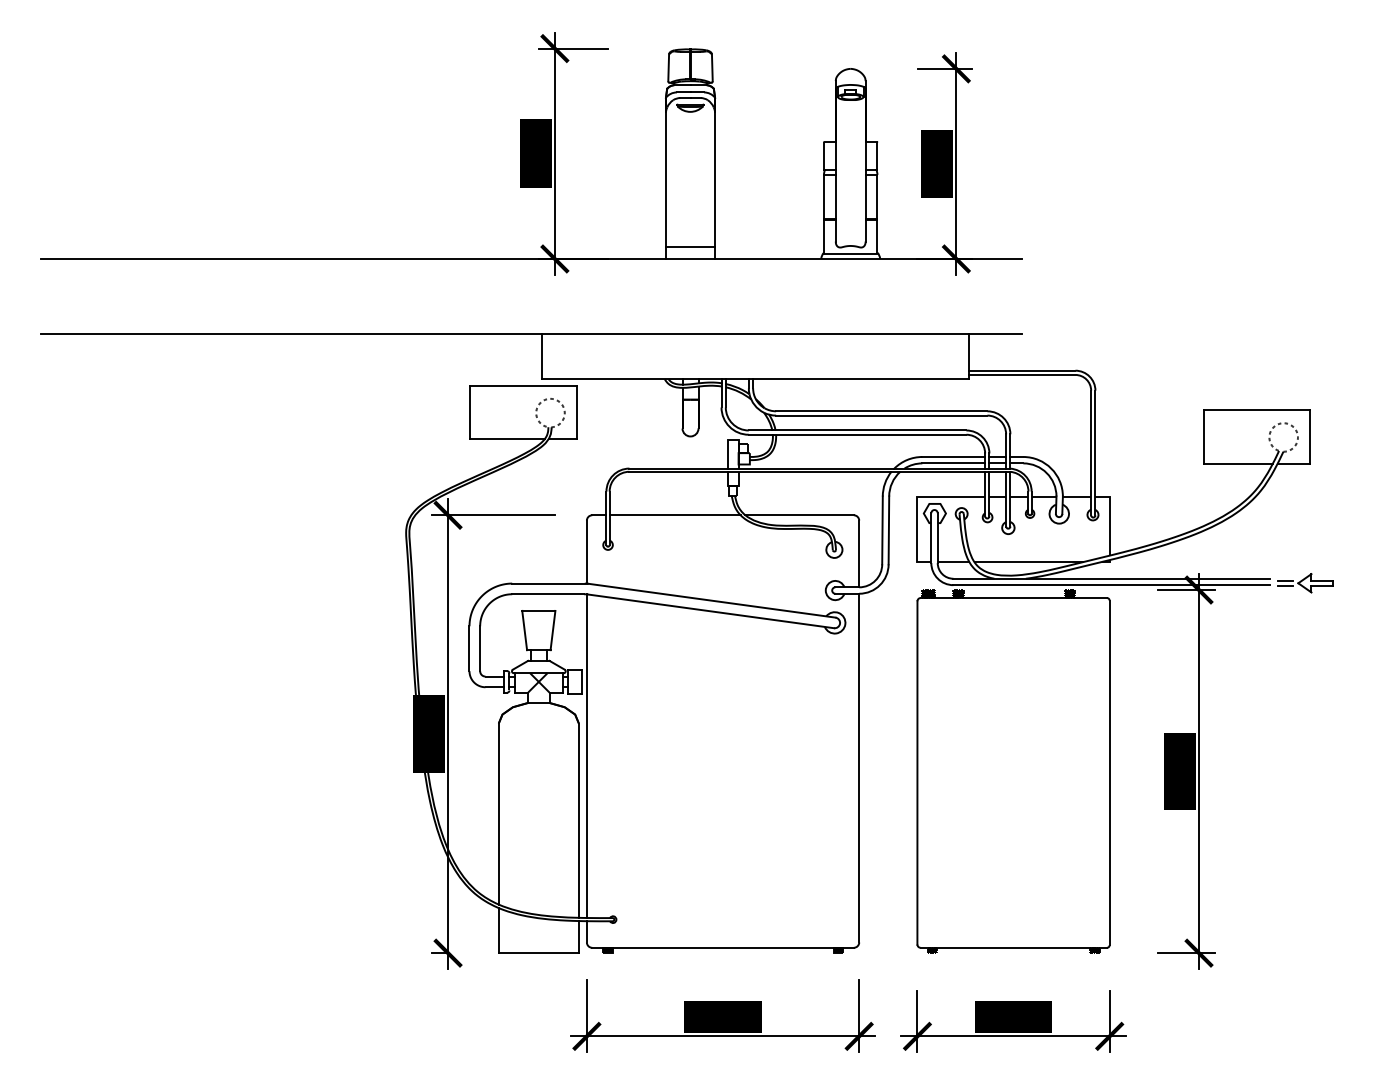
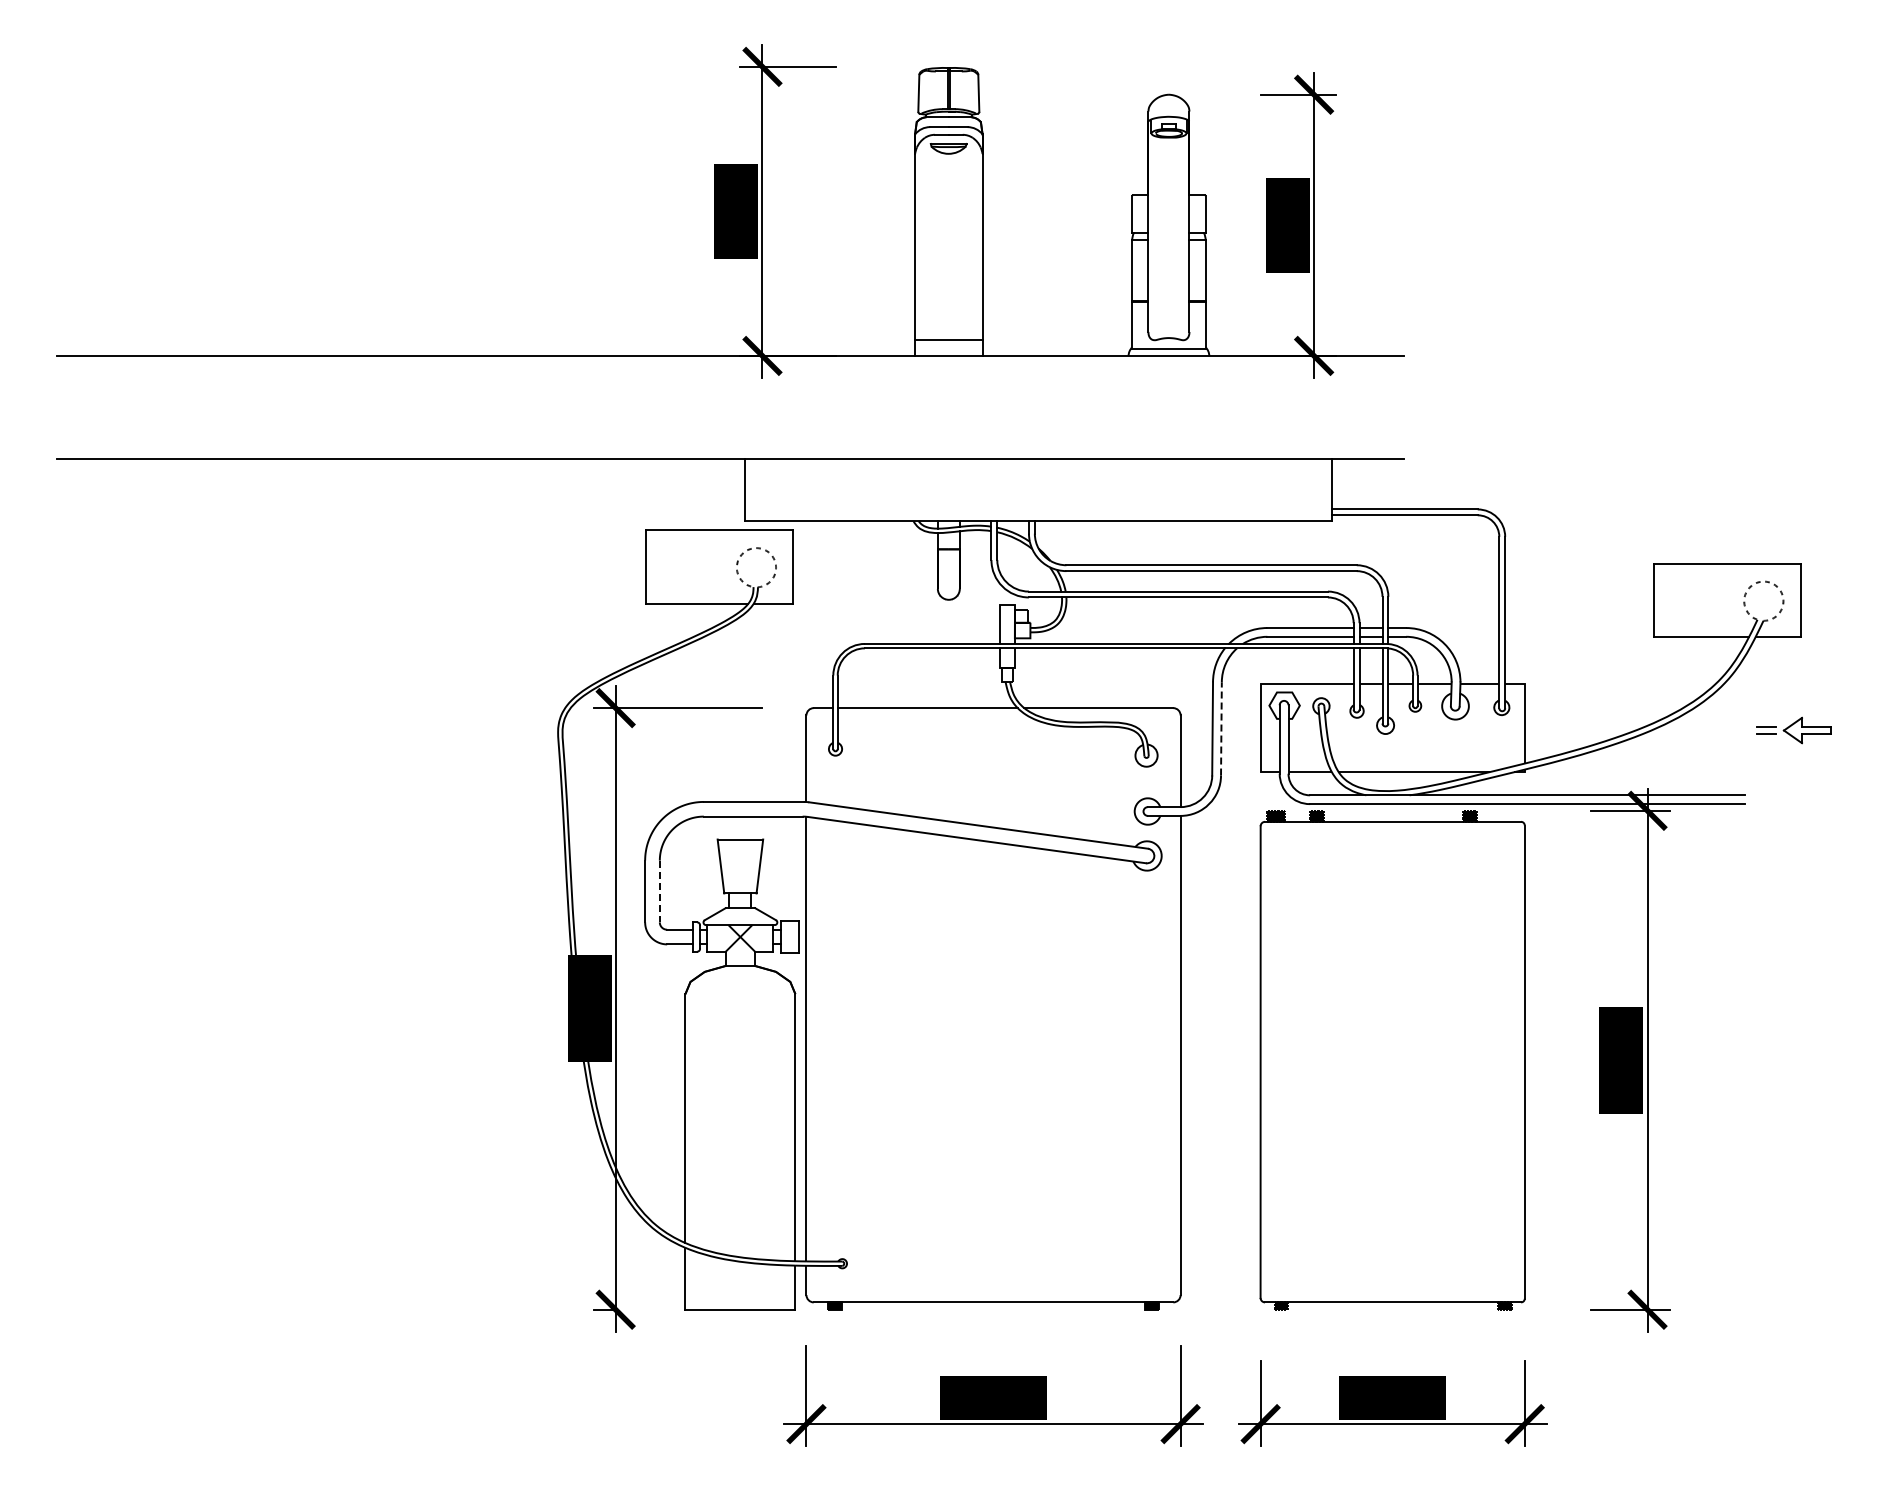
line: (888, 530) -> (1221, 728), solid -> dashed
part: (1305, 583) -> (1793, 730), moved
line: (479, 648) -> (659, 891), solid -> dashed

